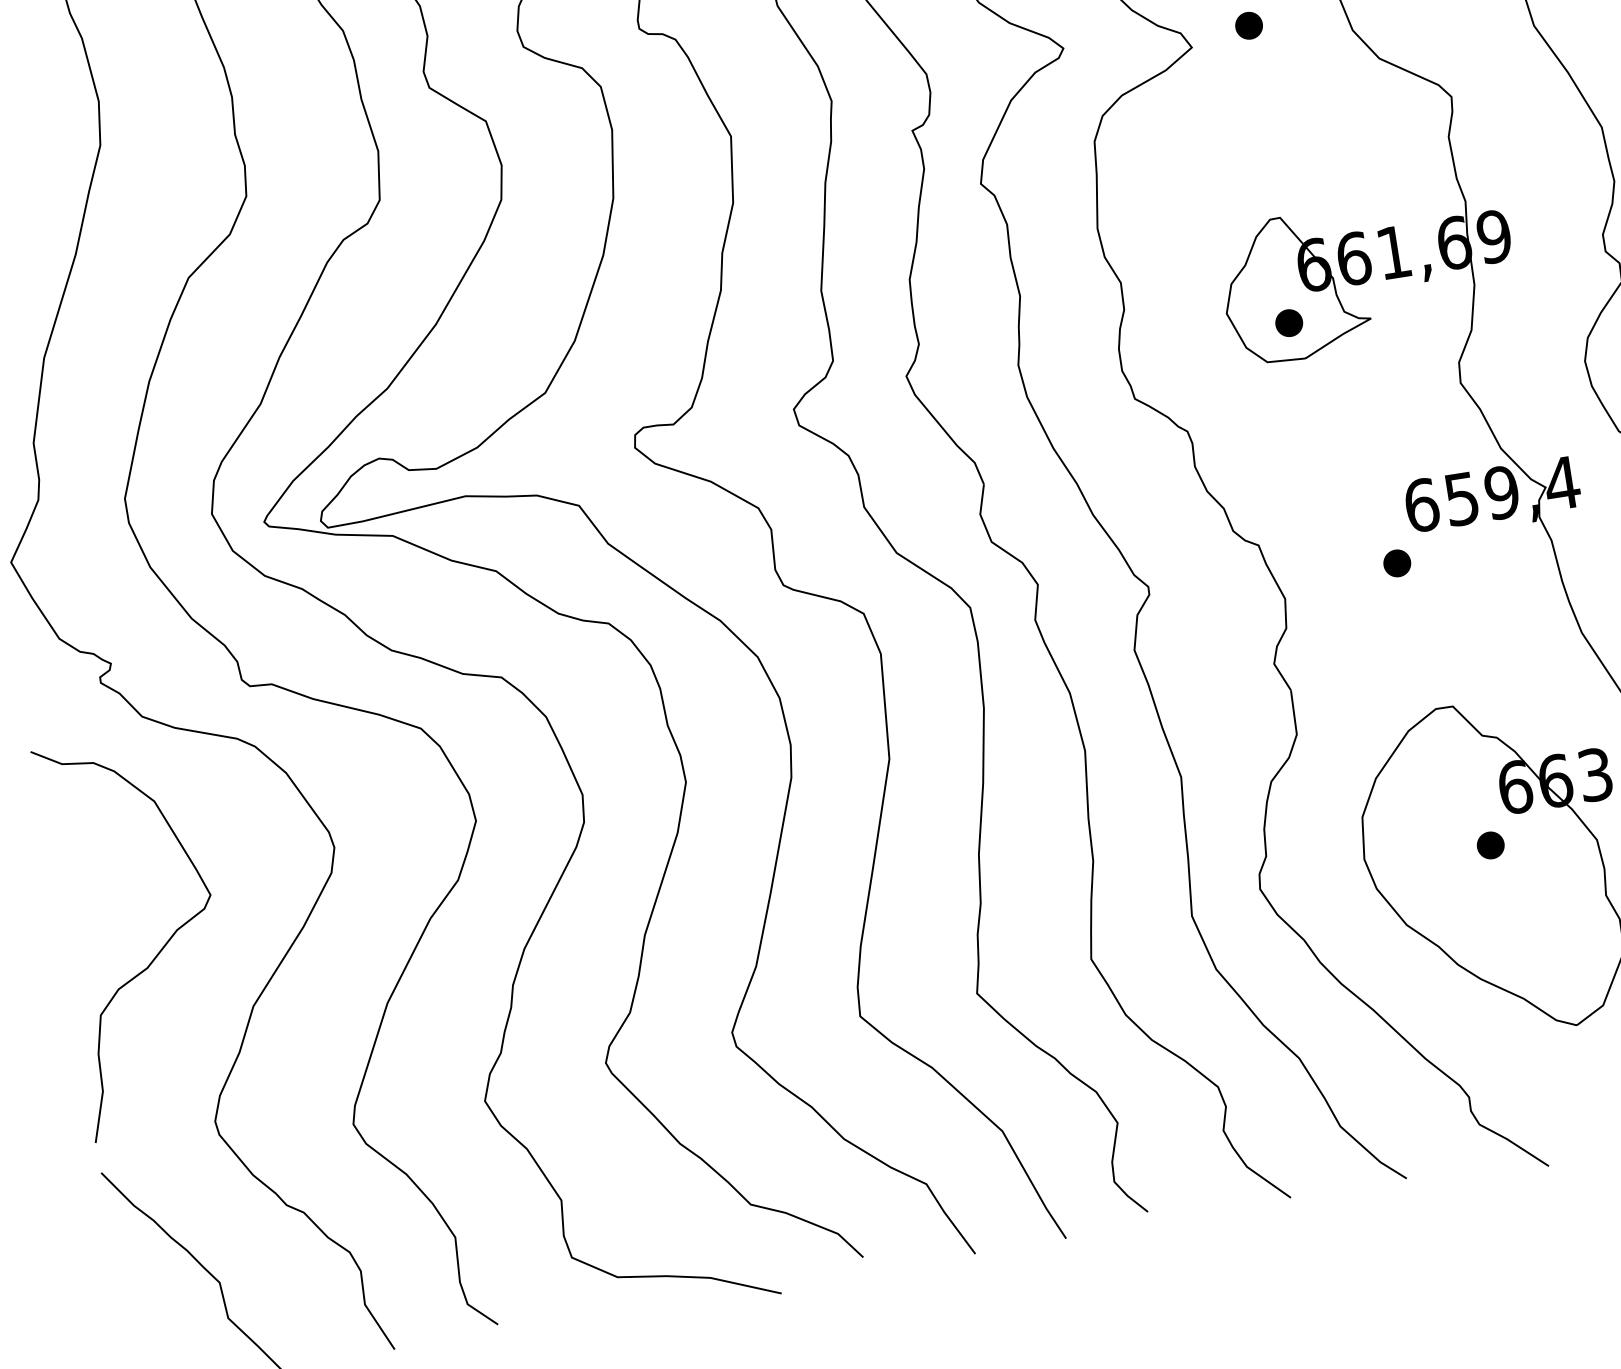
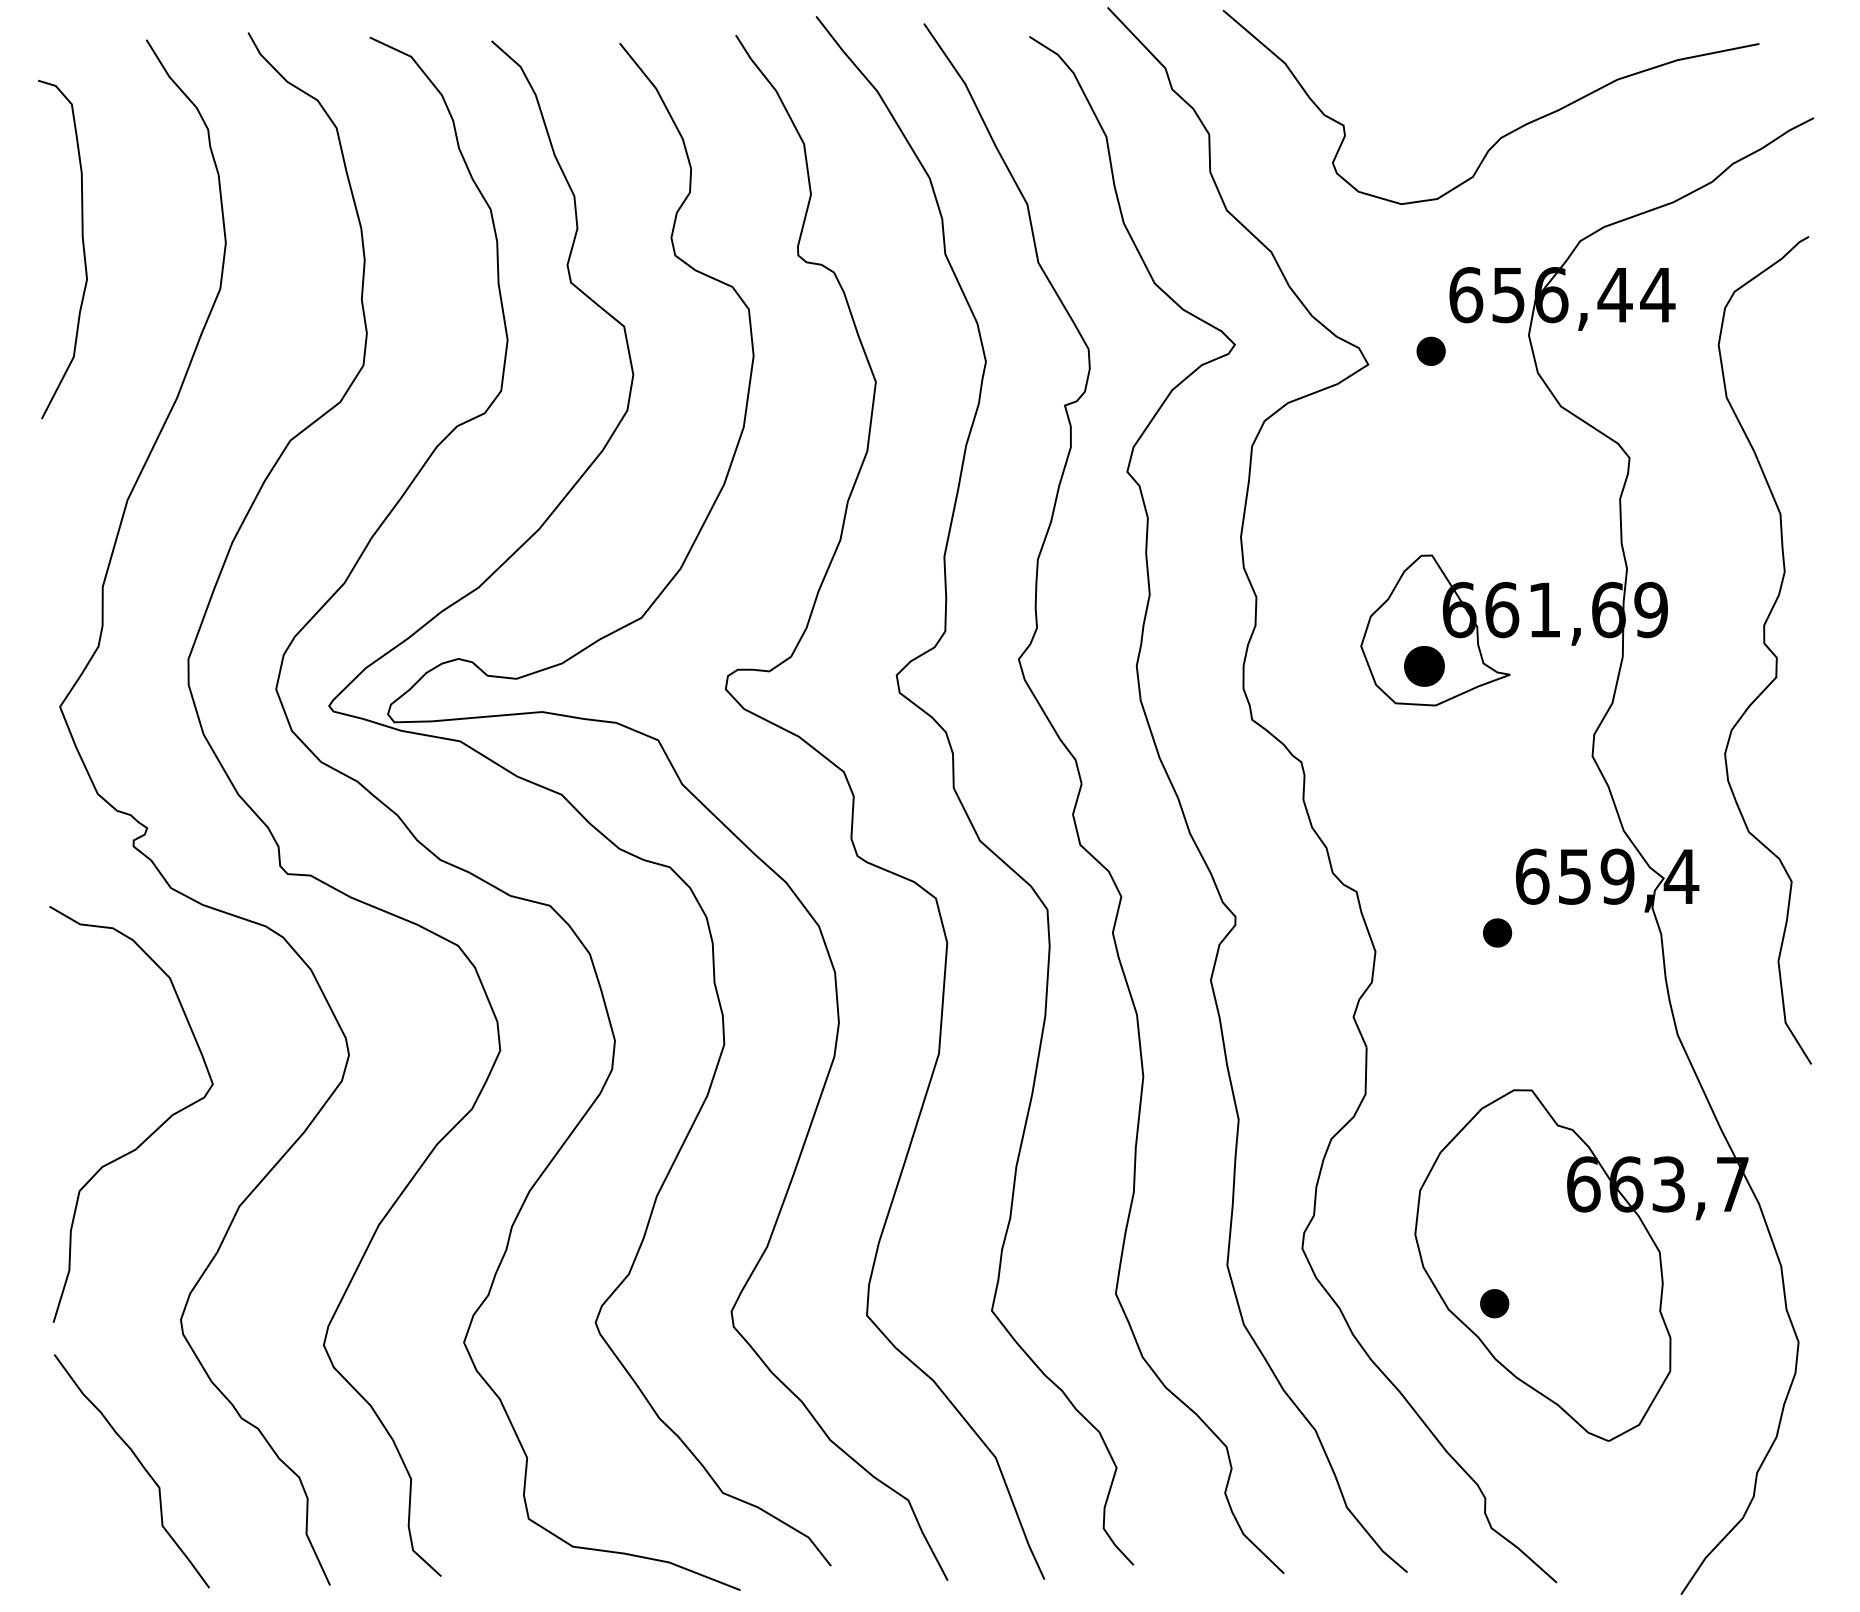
part: (1289, 322) -> (1424, 665), size x1.4
part: (1490, 845) -> (1494, 1303), moved

